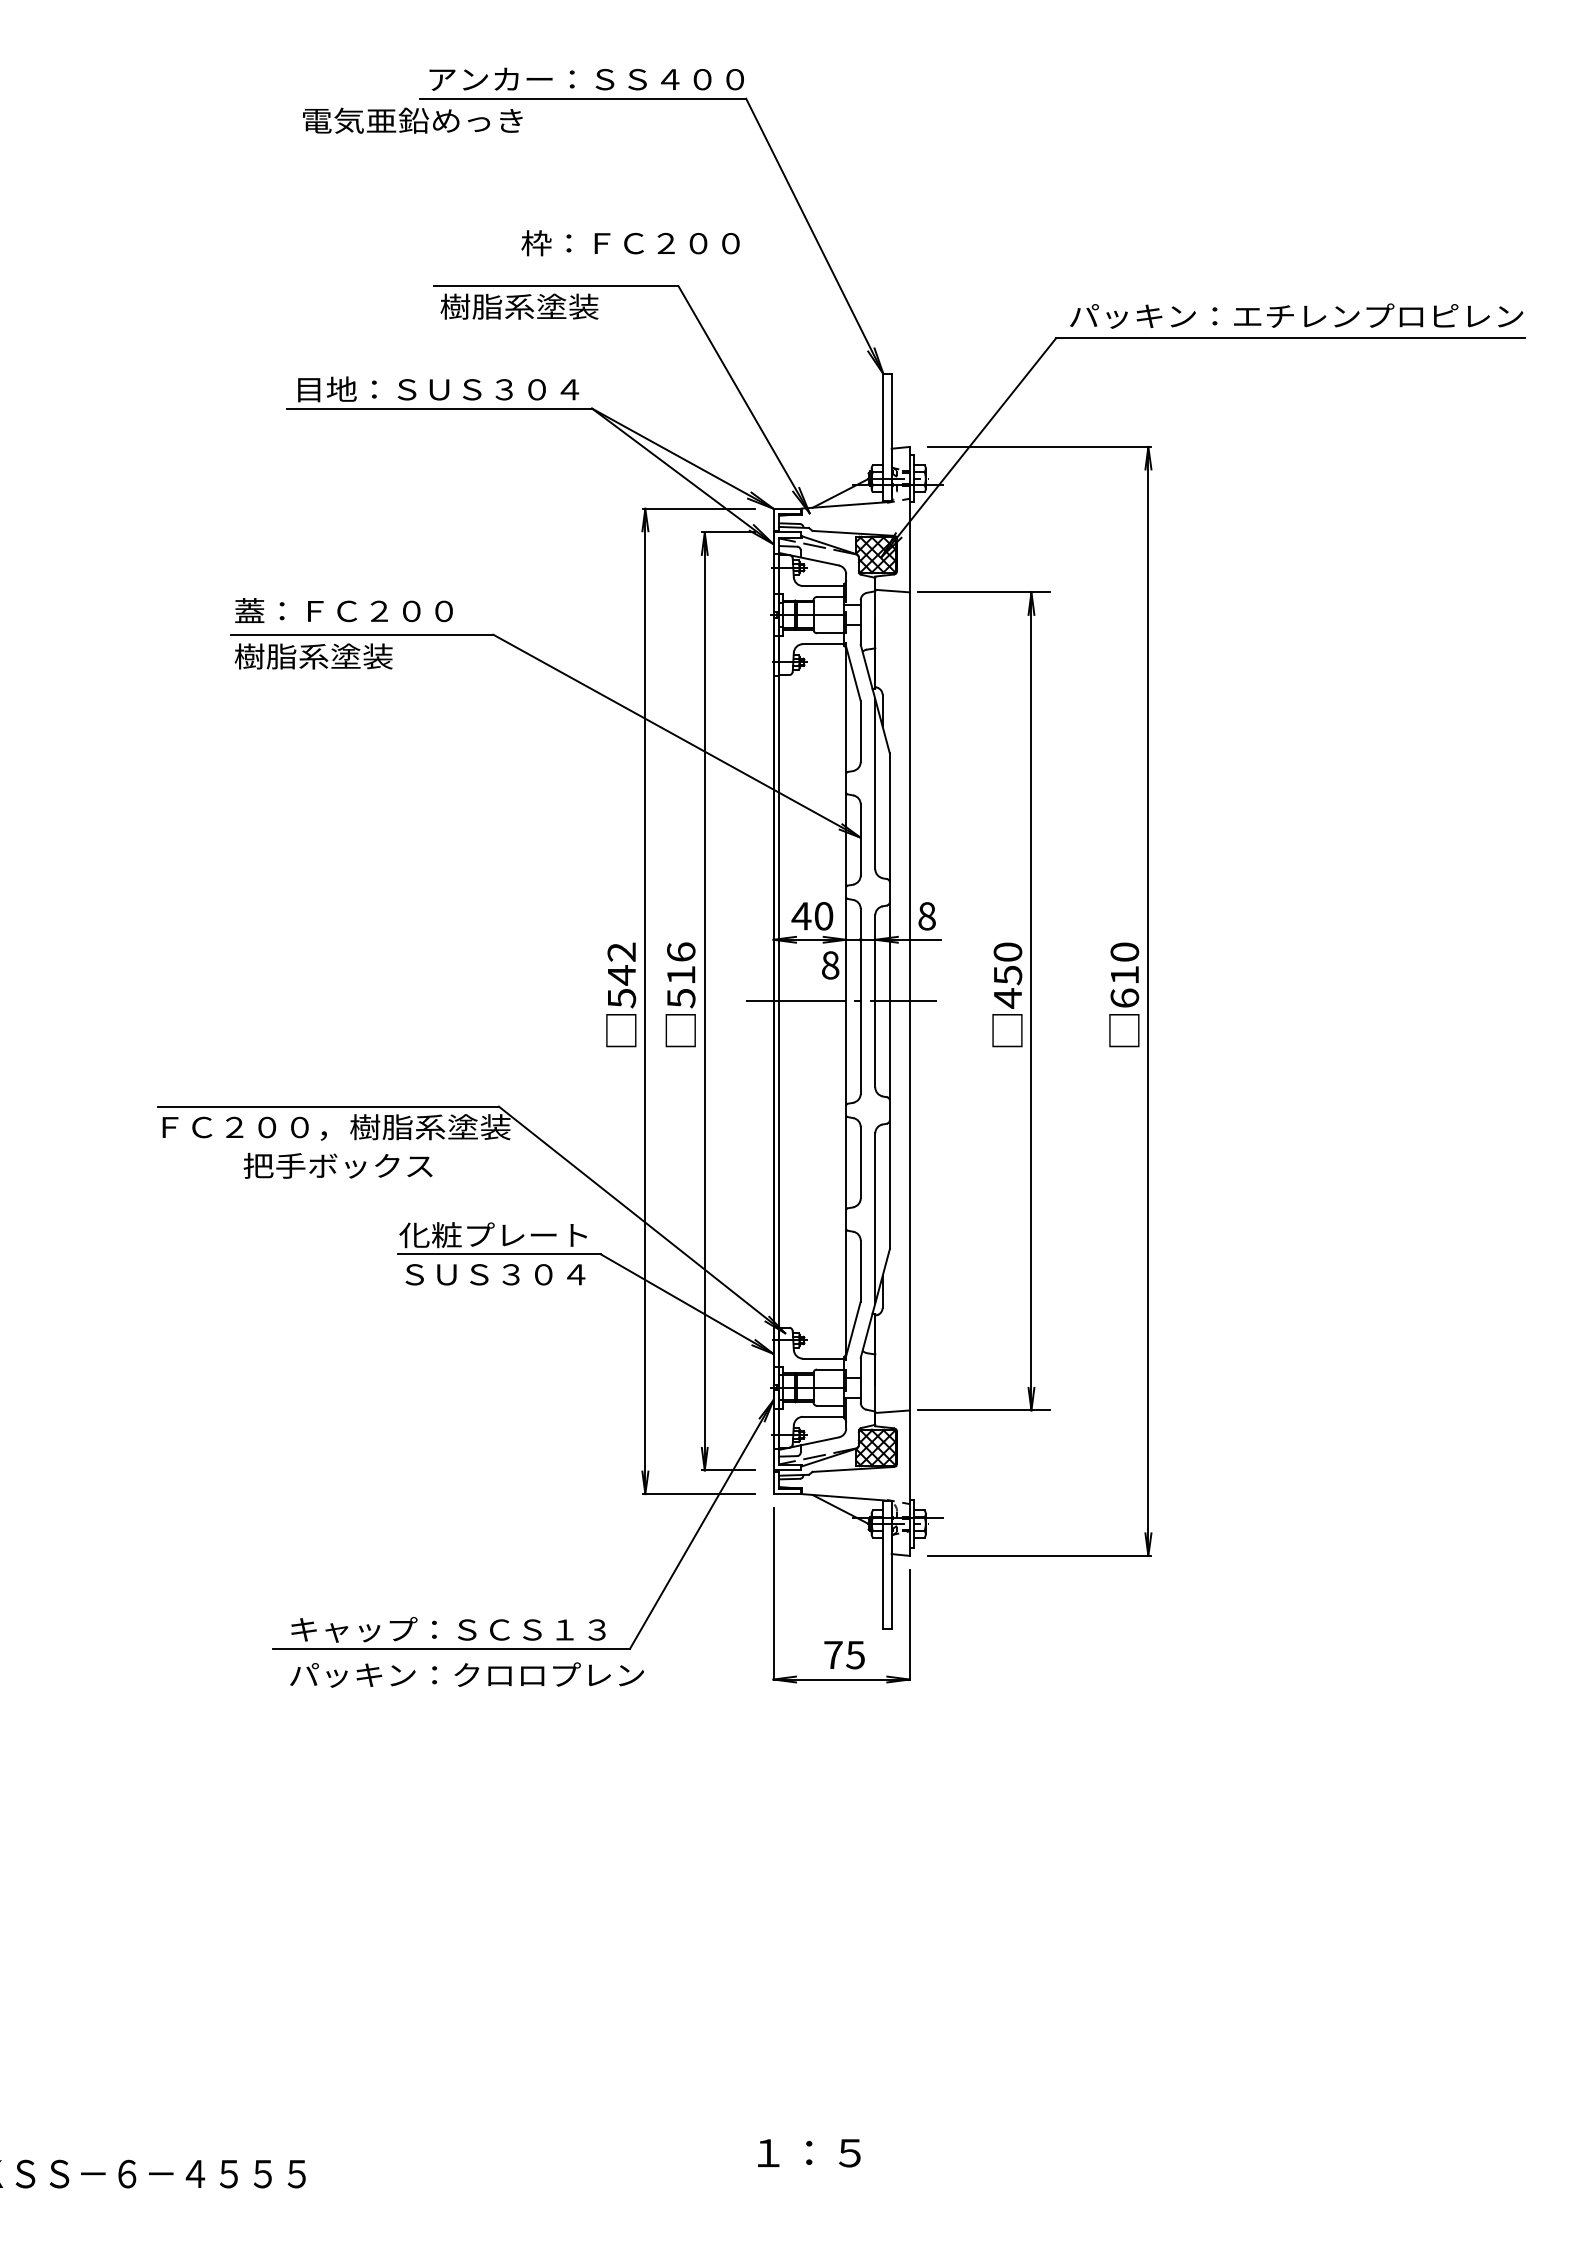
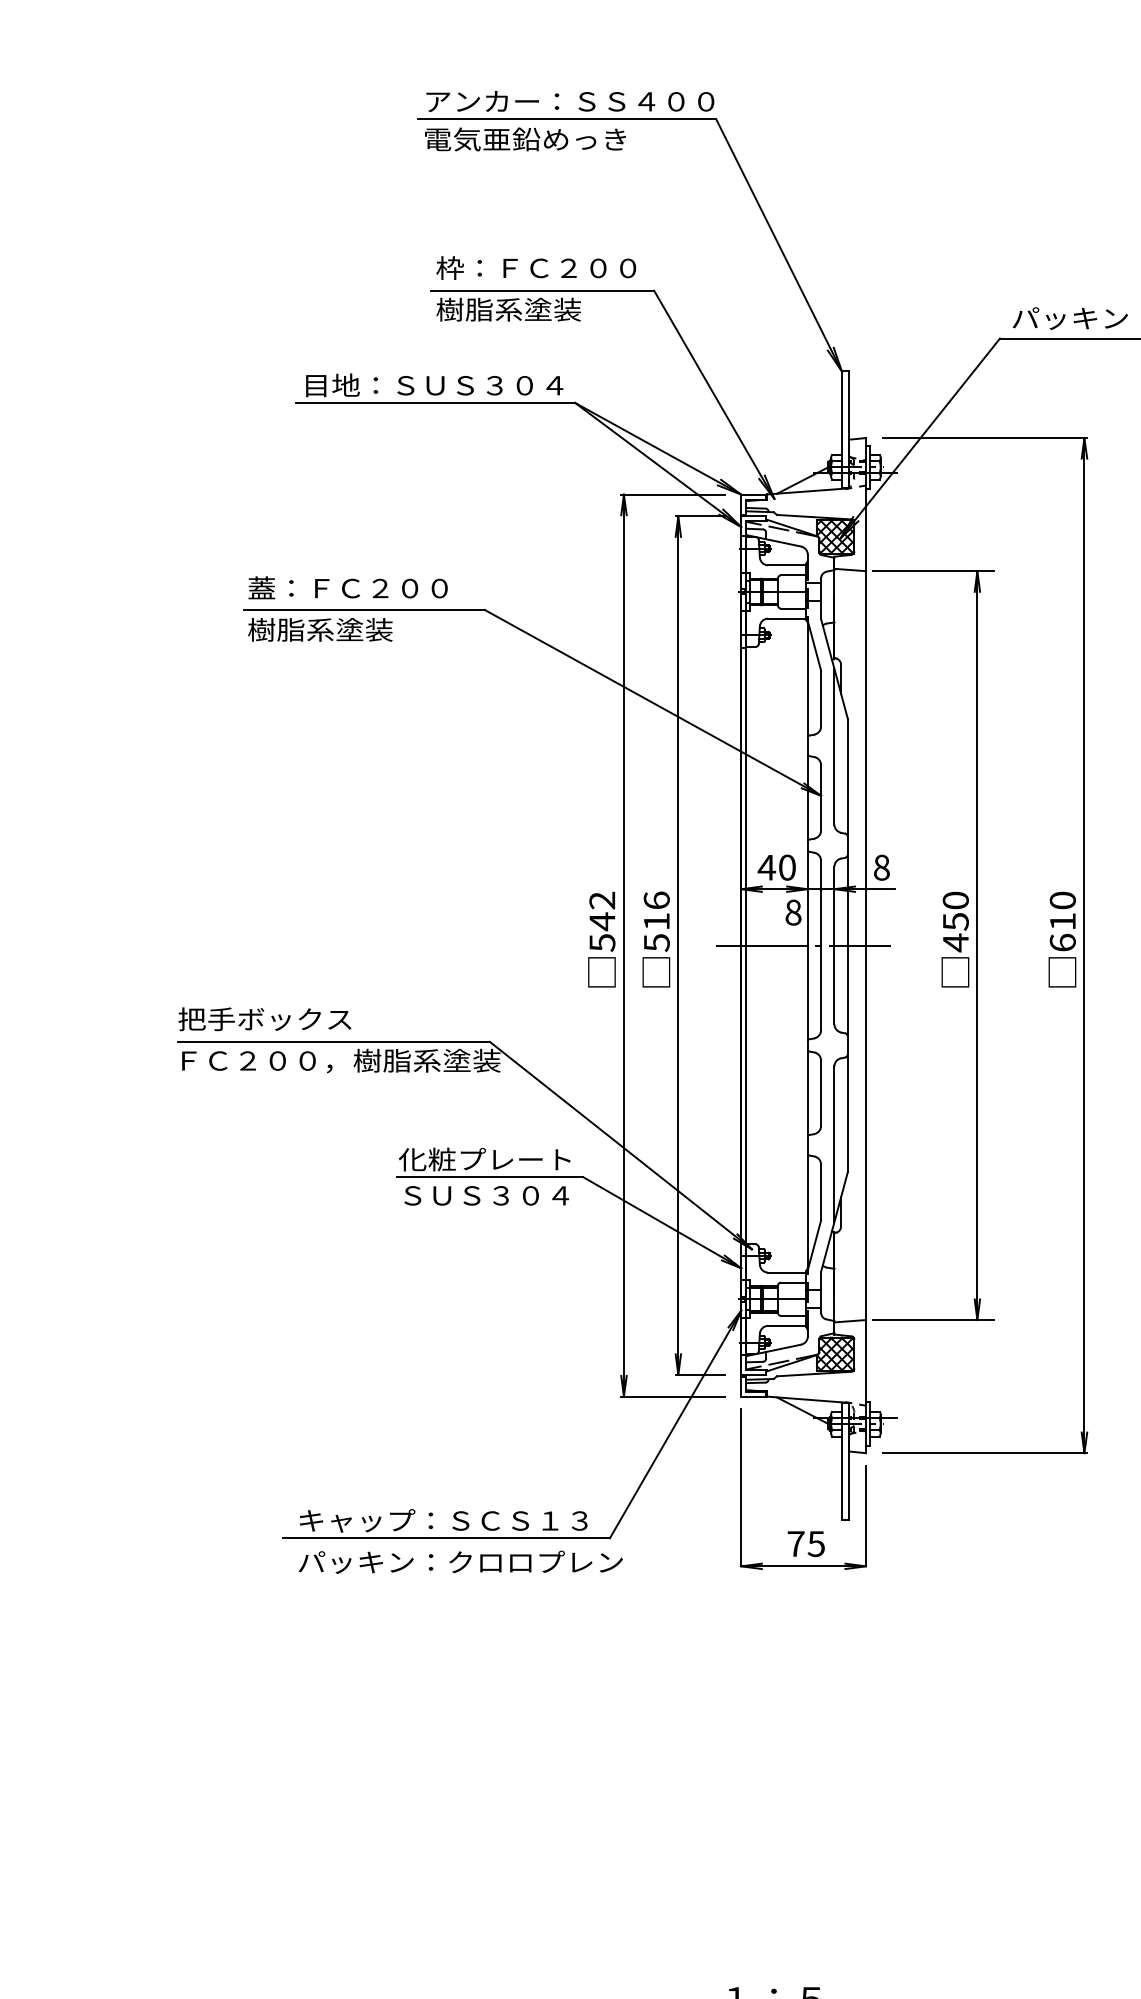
text: (412, 120) -> (525, 139), moved
text: (630, 243) -> (536, 268), moved
text: (337, 1165) -> (264, 1018), moved

